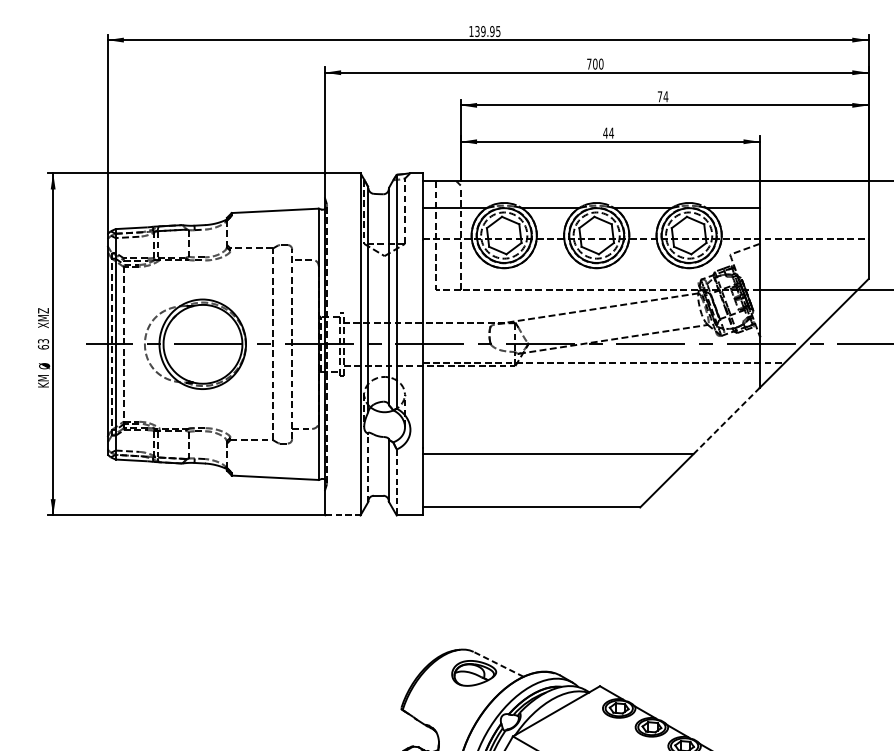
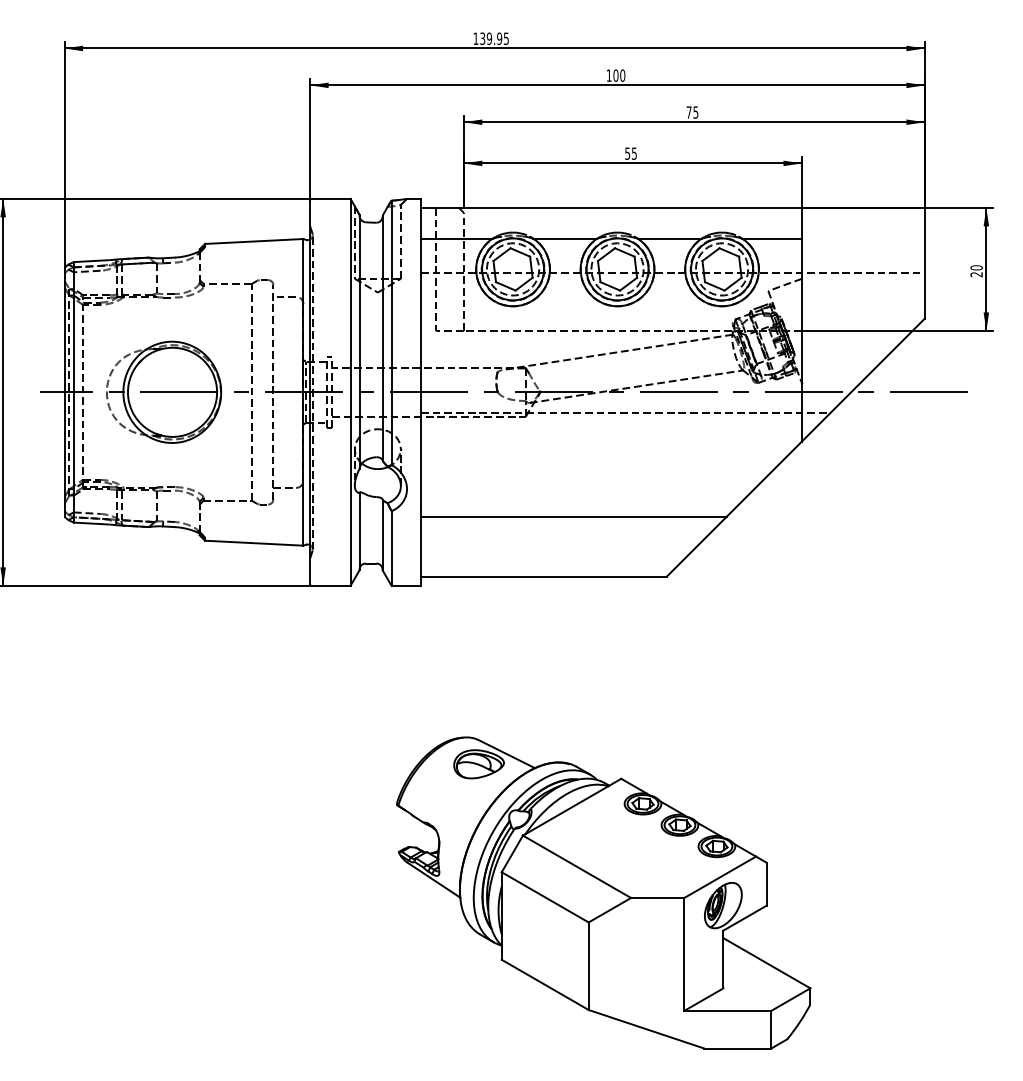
text: (588, 64) -> (608, 75), 700 -> 100
text: (665, 96) -> (695, 112), 74 -> 75
text: (608, 133) -> (630, 153), 44 -> 55
line: (725, 421) -> (763, 479), dashed -> solid
line: (368, 467) -> (359, 531), dashed -> solid
line: (396, 483) -> (391, 549), dashed -> solid
line: (343, 515) -> (331, 585), dashed -> solid
line: (498, 664) -> (506, 754), dashed -> solid

